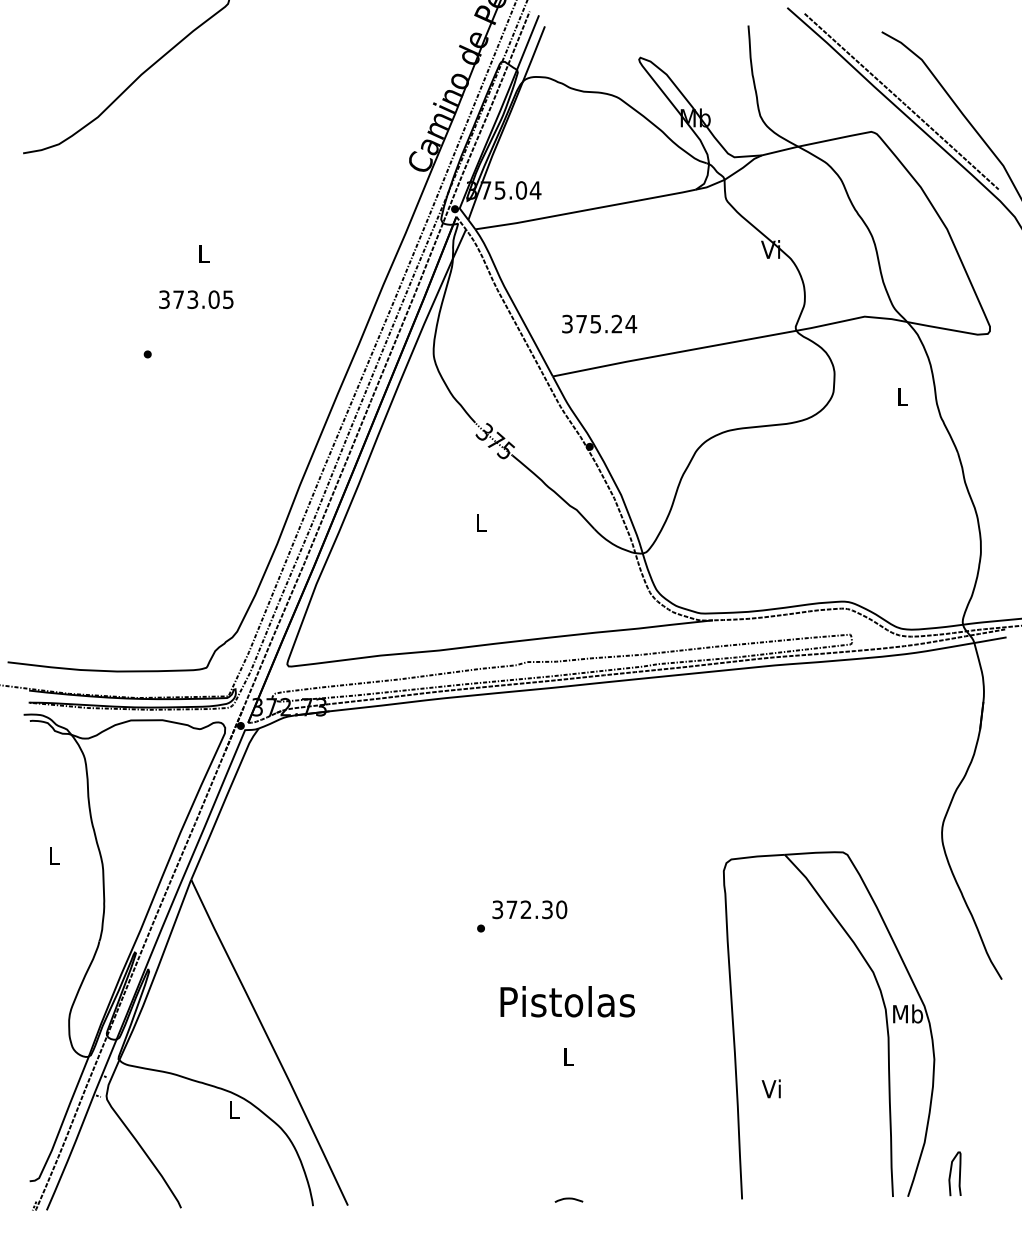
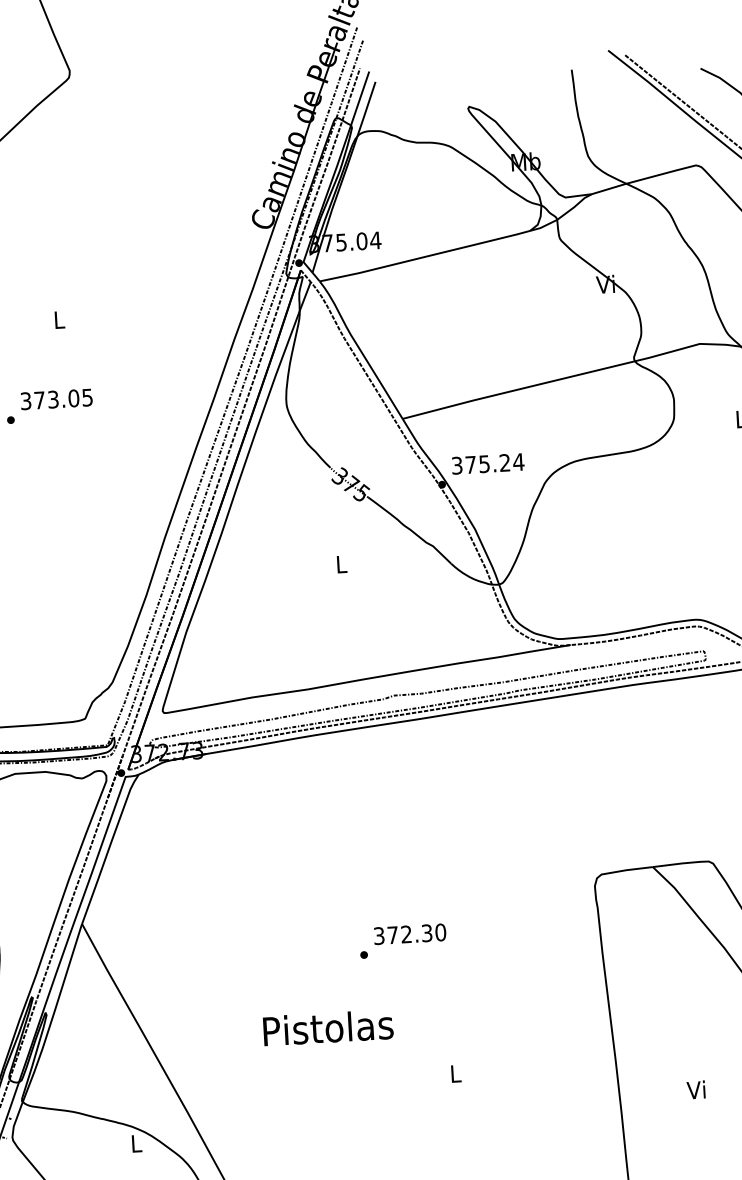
text: (196, 299) -> (56, 399), moved
text: (599, 323) -> (488, 463), moved
text: (567, 1001) -> (328, 1027), moved
text: (770, 1088) -> (695, 1089), moved

